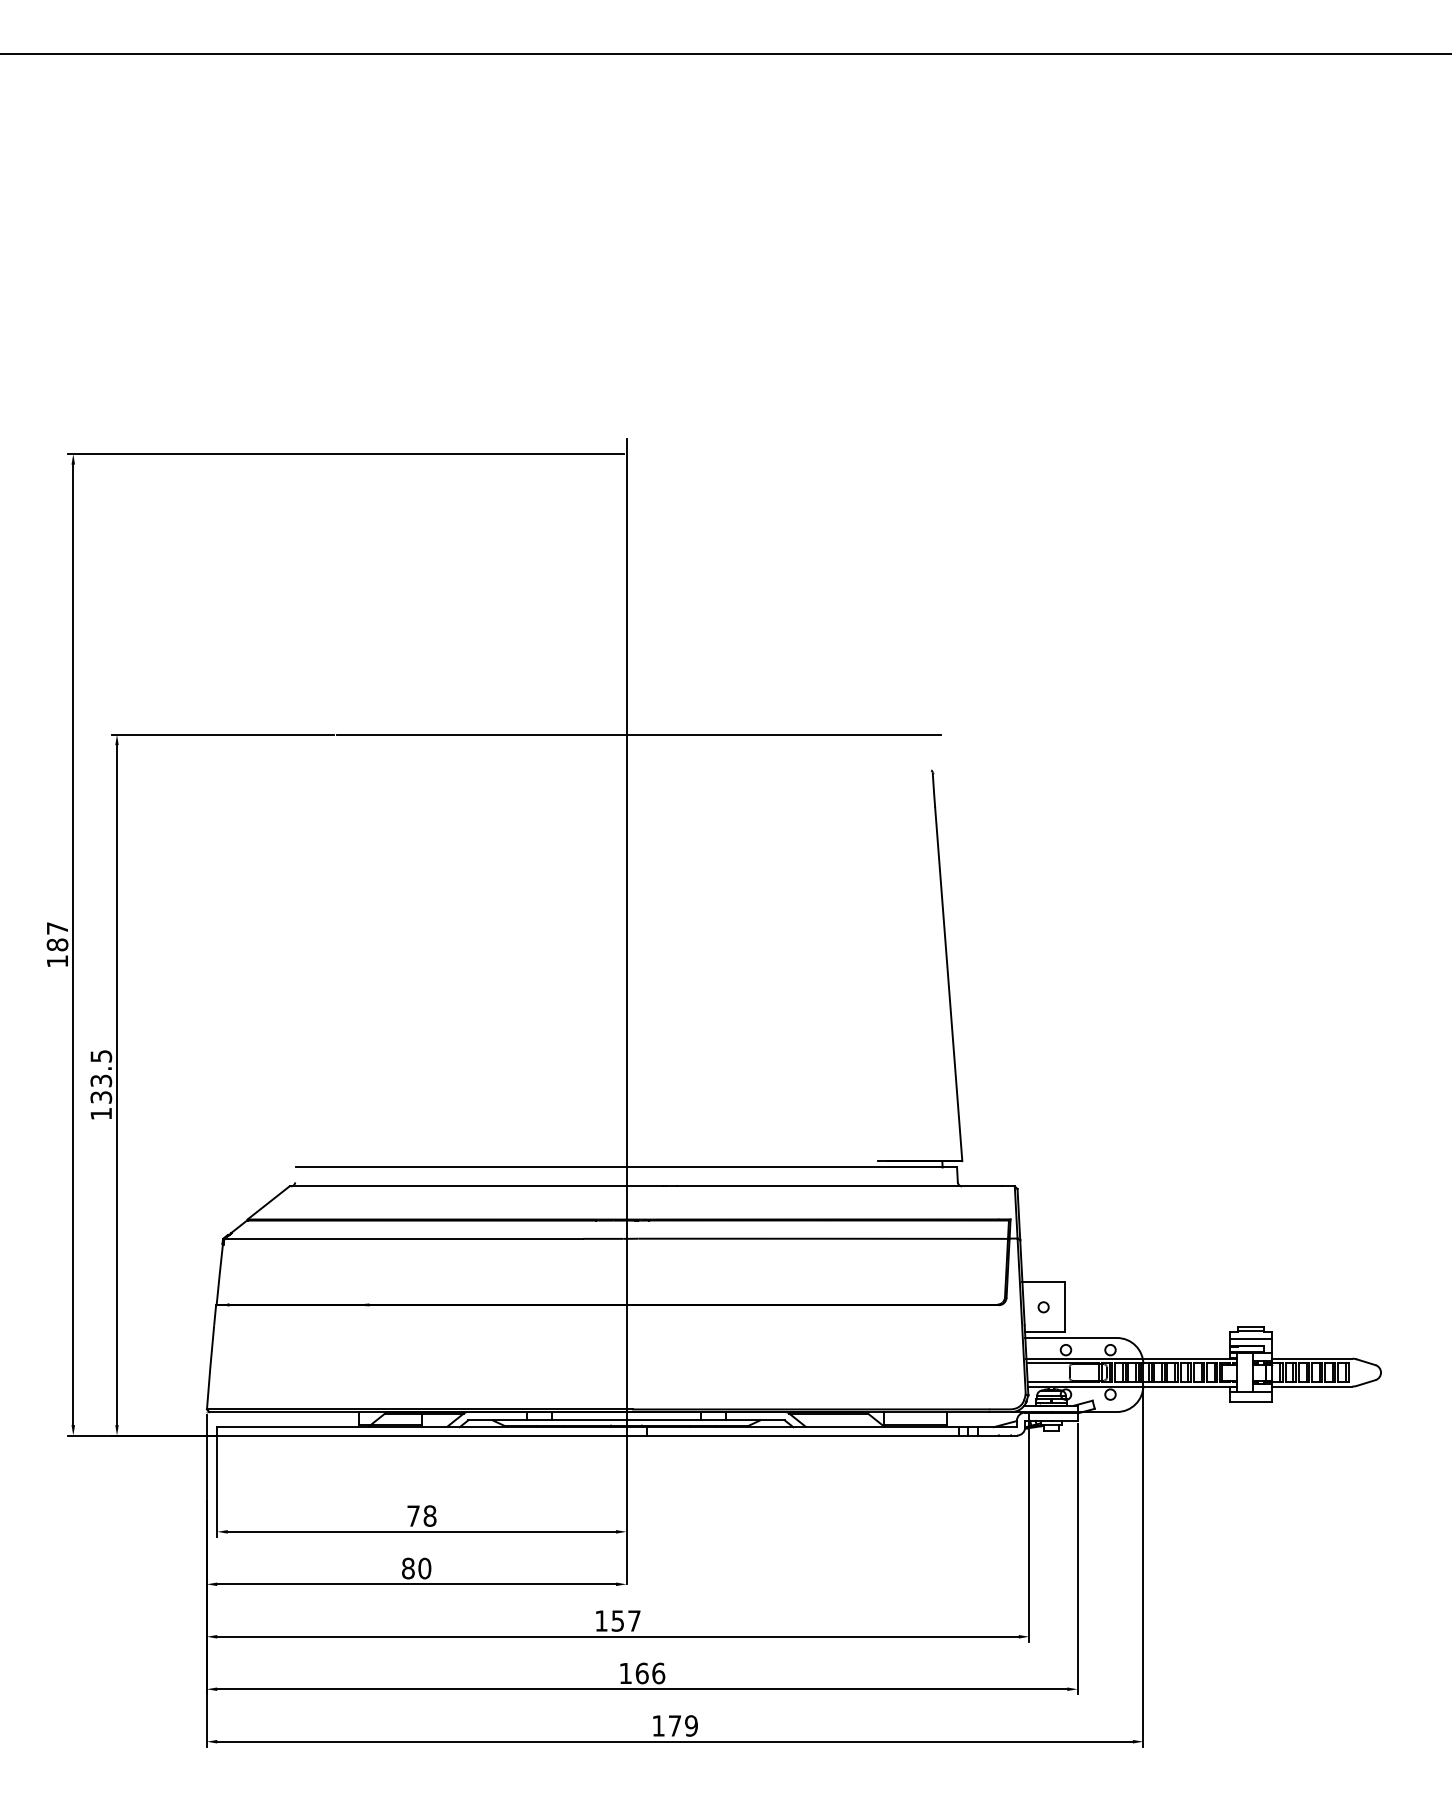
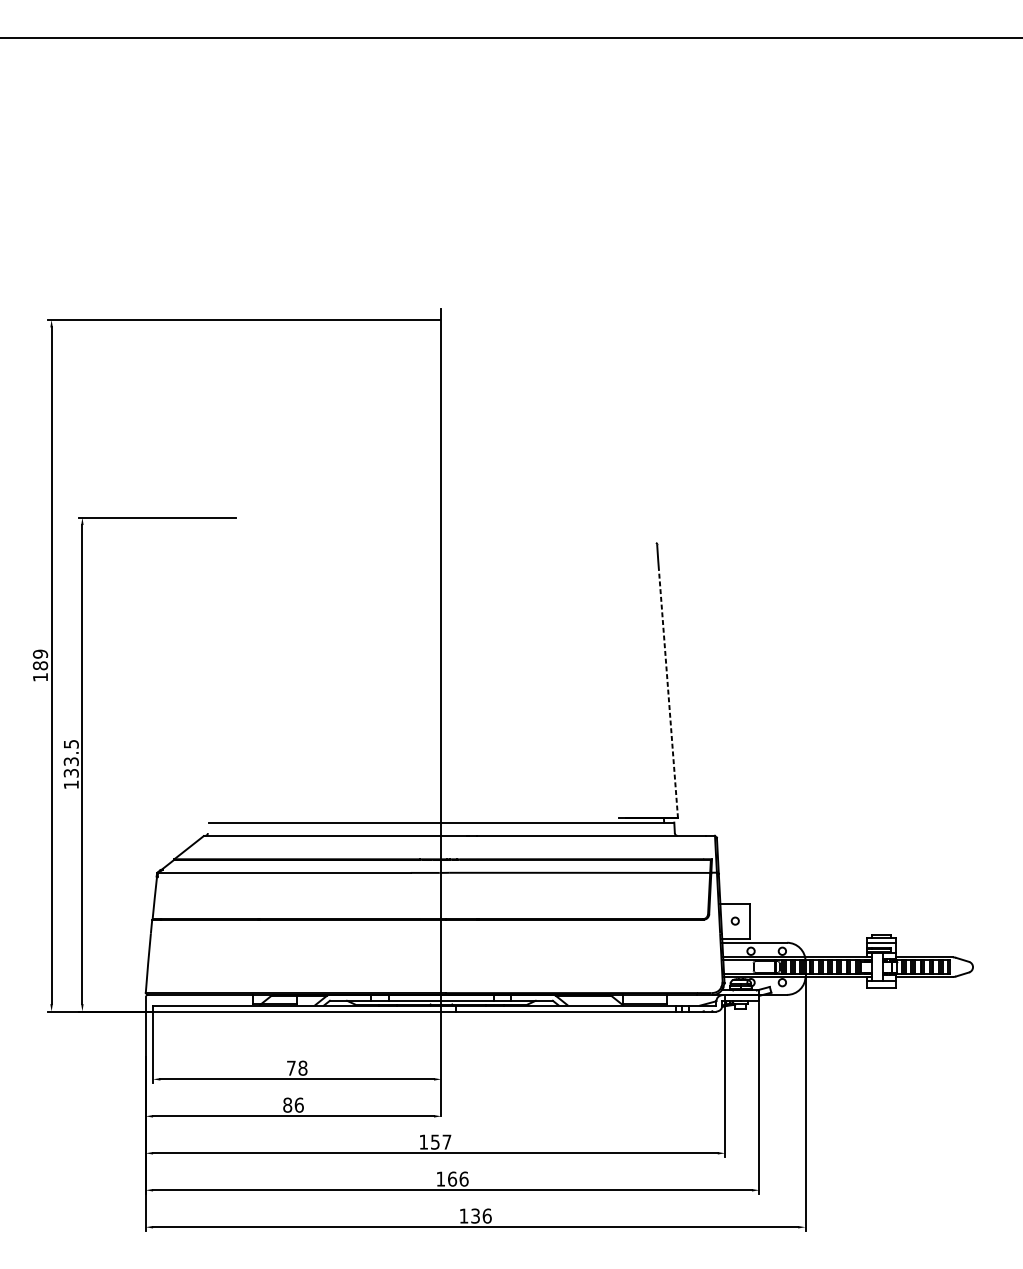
line: (638, 734) -> (449, 517), removed
text: (57, 928) -> (40, 654), 187 -> 189
line: (948, 983) -> (668, 692), solid -> dashed
text: (424, 1568) -> (299, 1105), 80 -> 86
text: (683, 1725) -> (481, 1215), 179 -> 136

